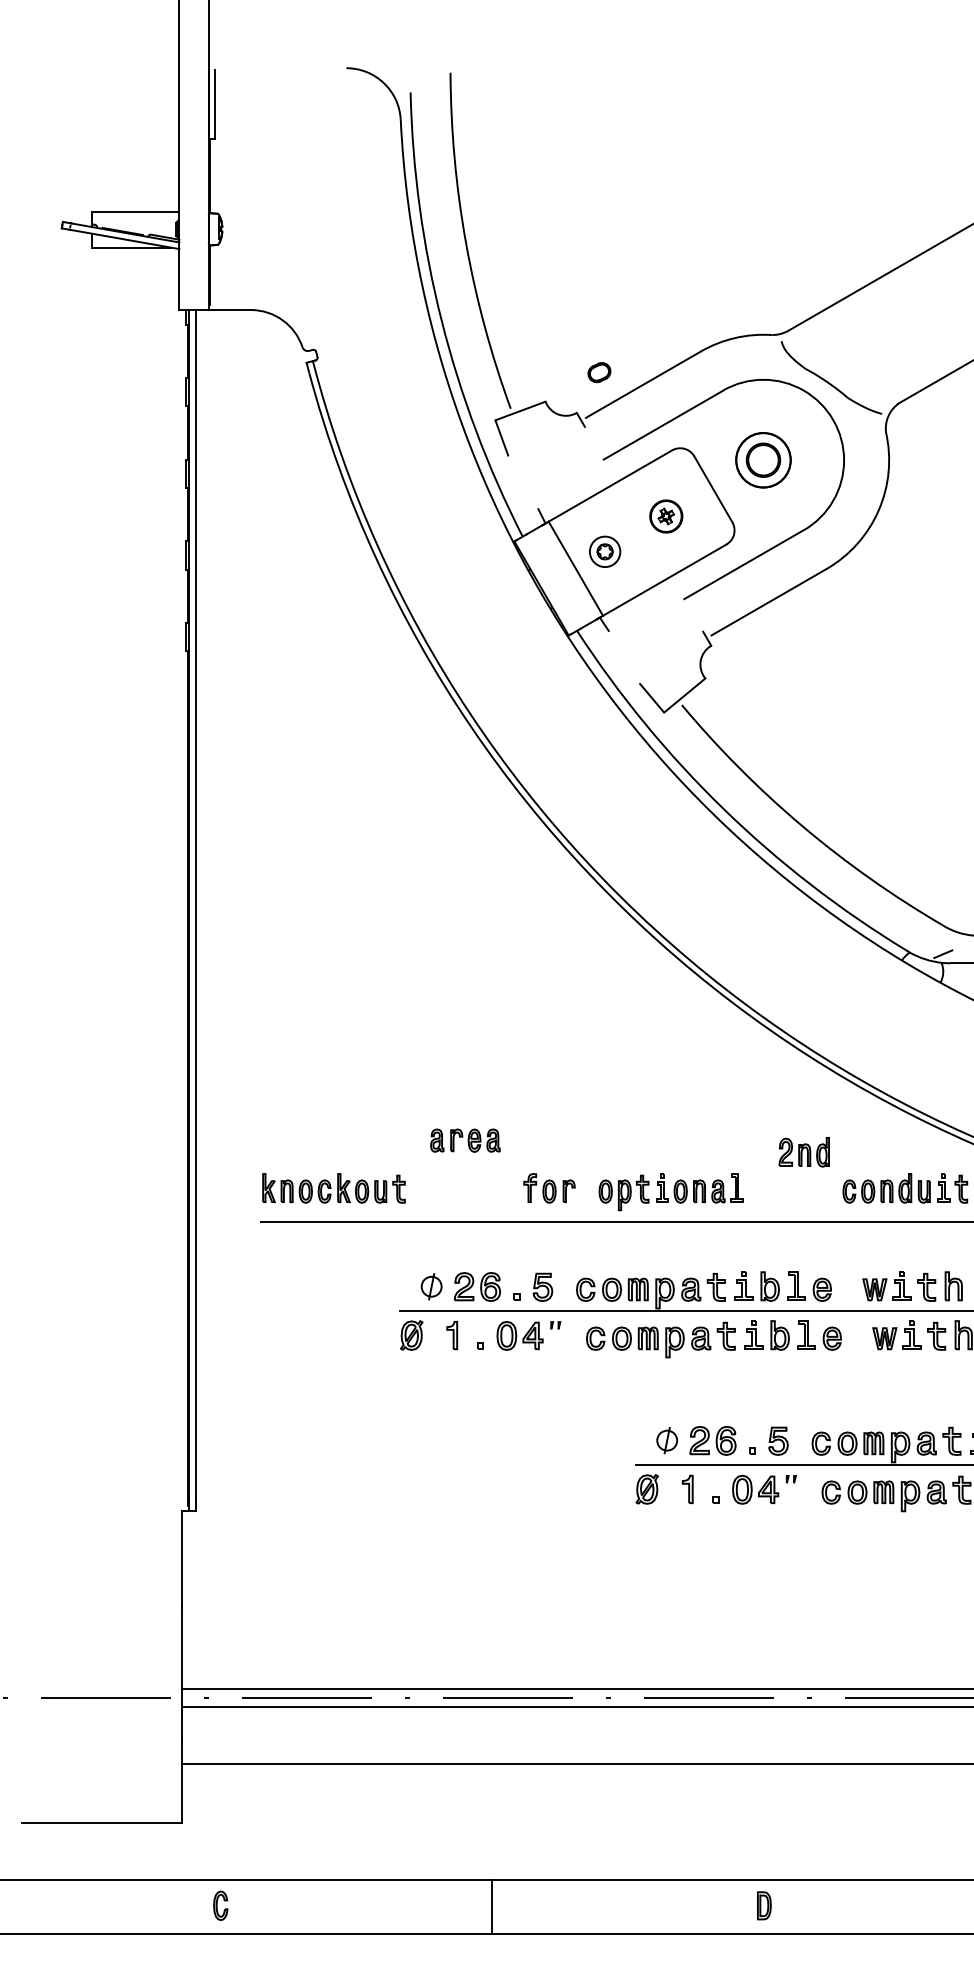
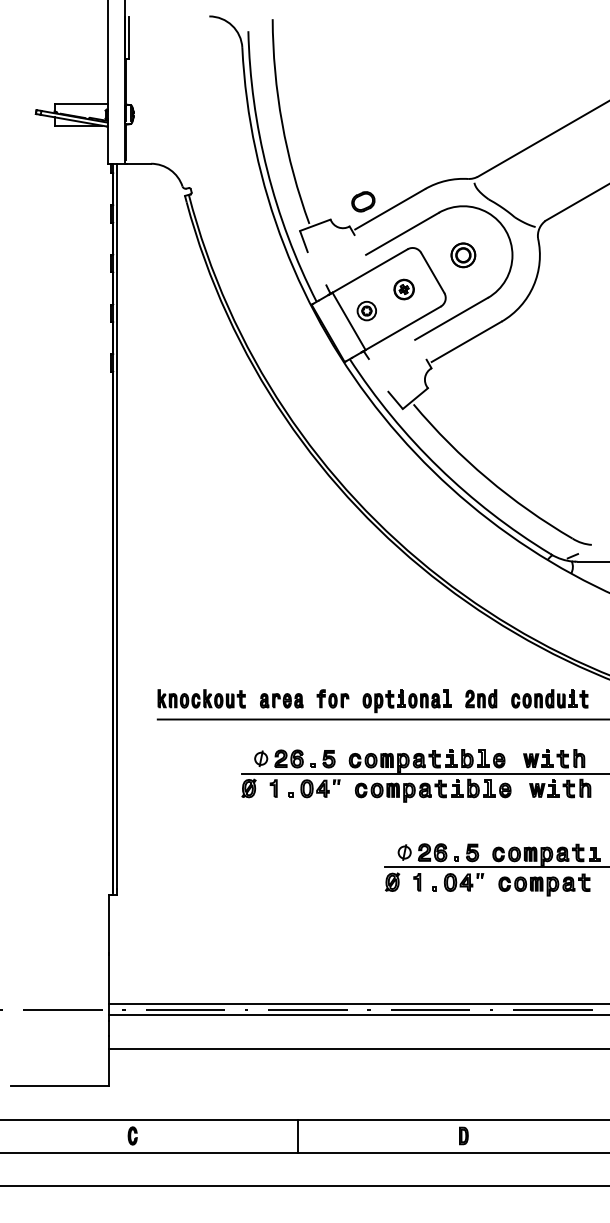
part: (599, 371) -> (363, 201), size x1.67
part: (763, 460) -> (463, 255), size x0.71
part: (464, 1140) -> (281, 700), moved
part: (804, 1151) -> (481, 698), moved

